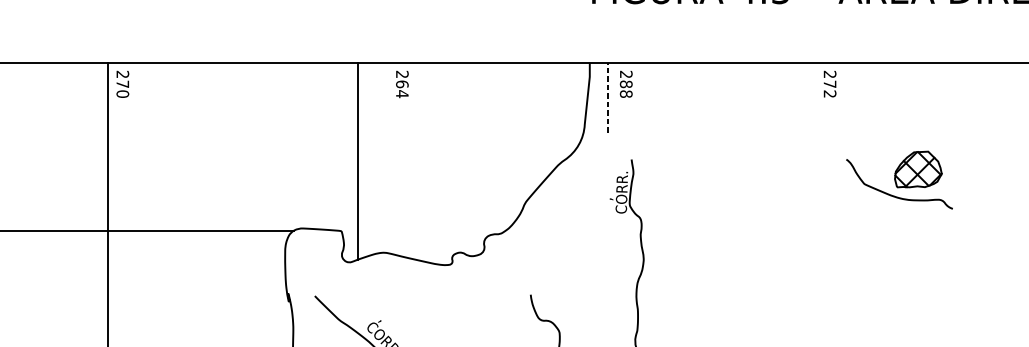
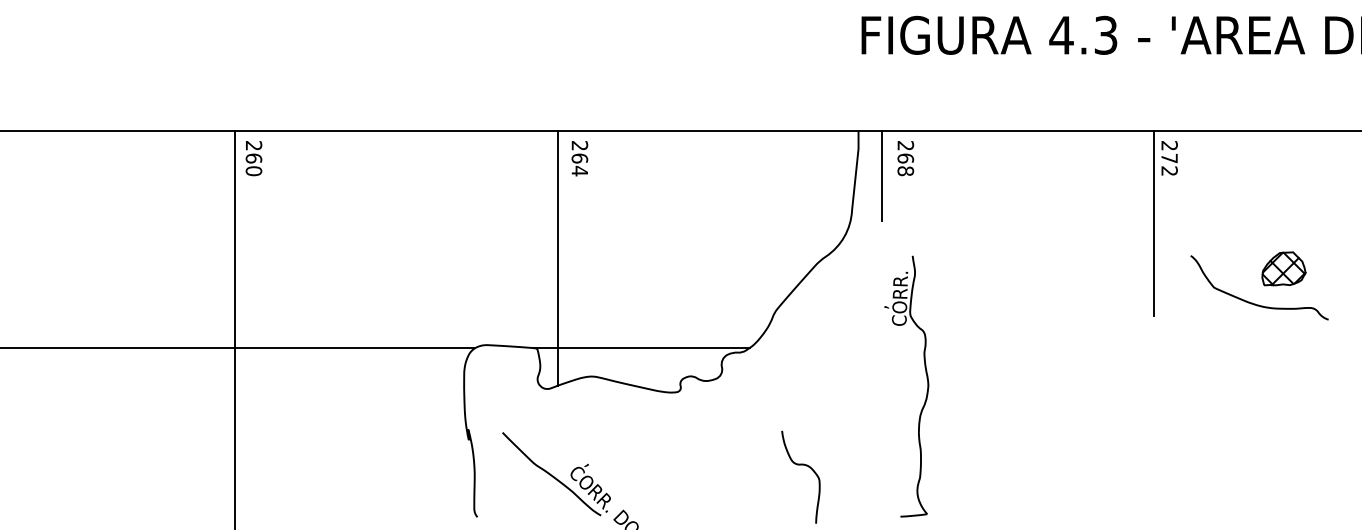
text: (122, 84) -> (253, 158), 270 -> 260
text: (402, 84) -> (579, 158), moved
text: (626, 84) -> (905, 158), 288 -> 268
line: (607, 97) -> (881, 175), dashed -> solid
line: (818, 134) -> (1154, 223), added
part: (918, 169) -> (1283, 268), size x0.71
line: (421, 231) -> (640, 348), added

